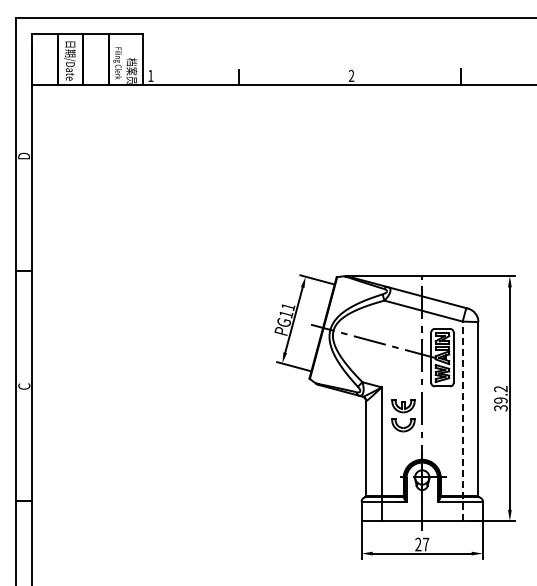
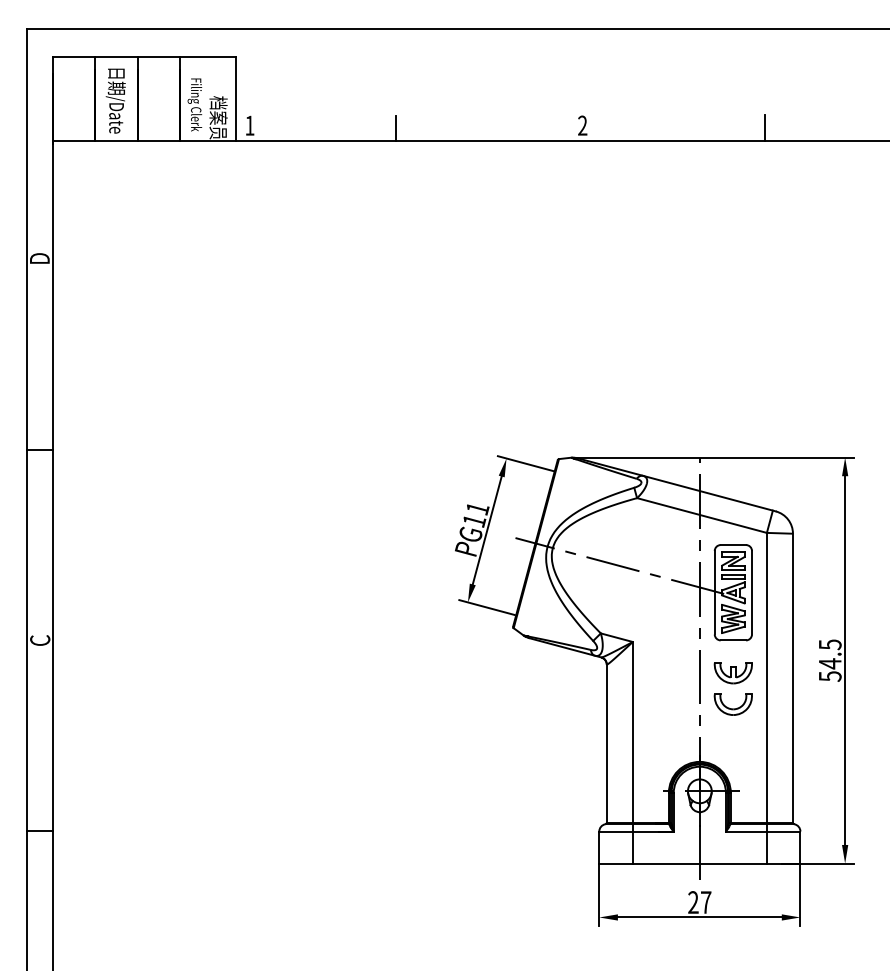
text: (500, 398) -> (829, 660), 39.2 -> 54.5
part: (403, 415) -> (733, 688), moved
line: (462, 421) -> (766, 698), dashed -> solid

